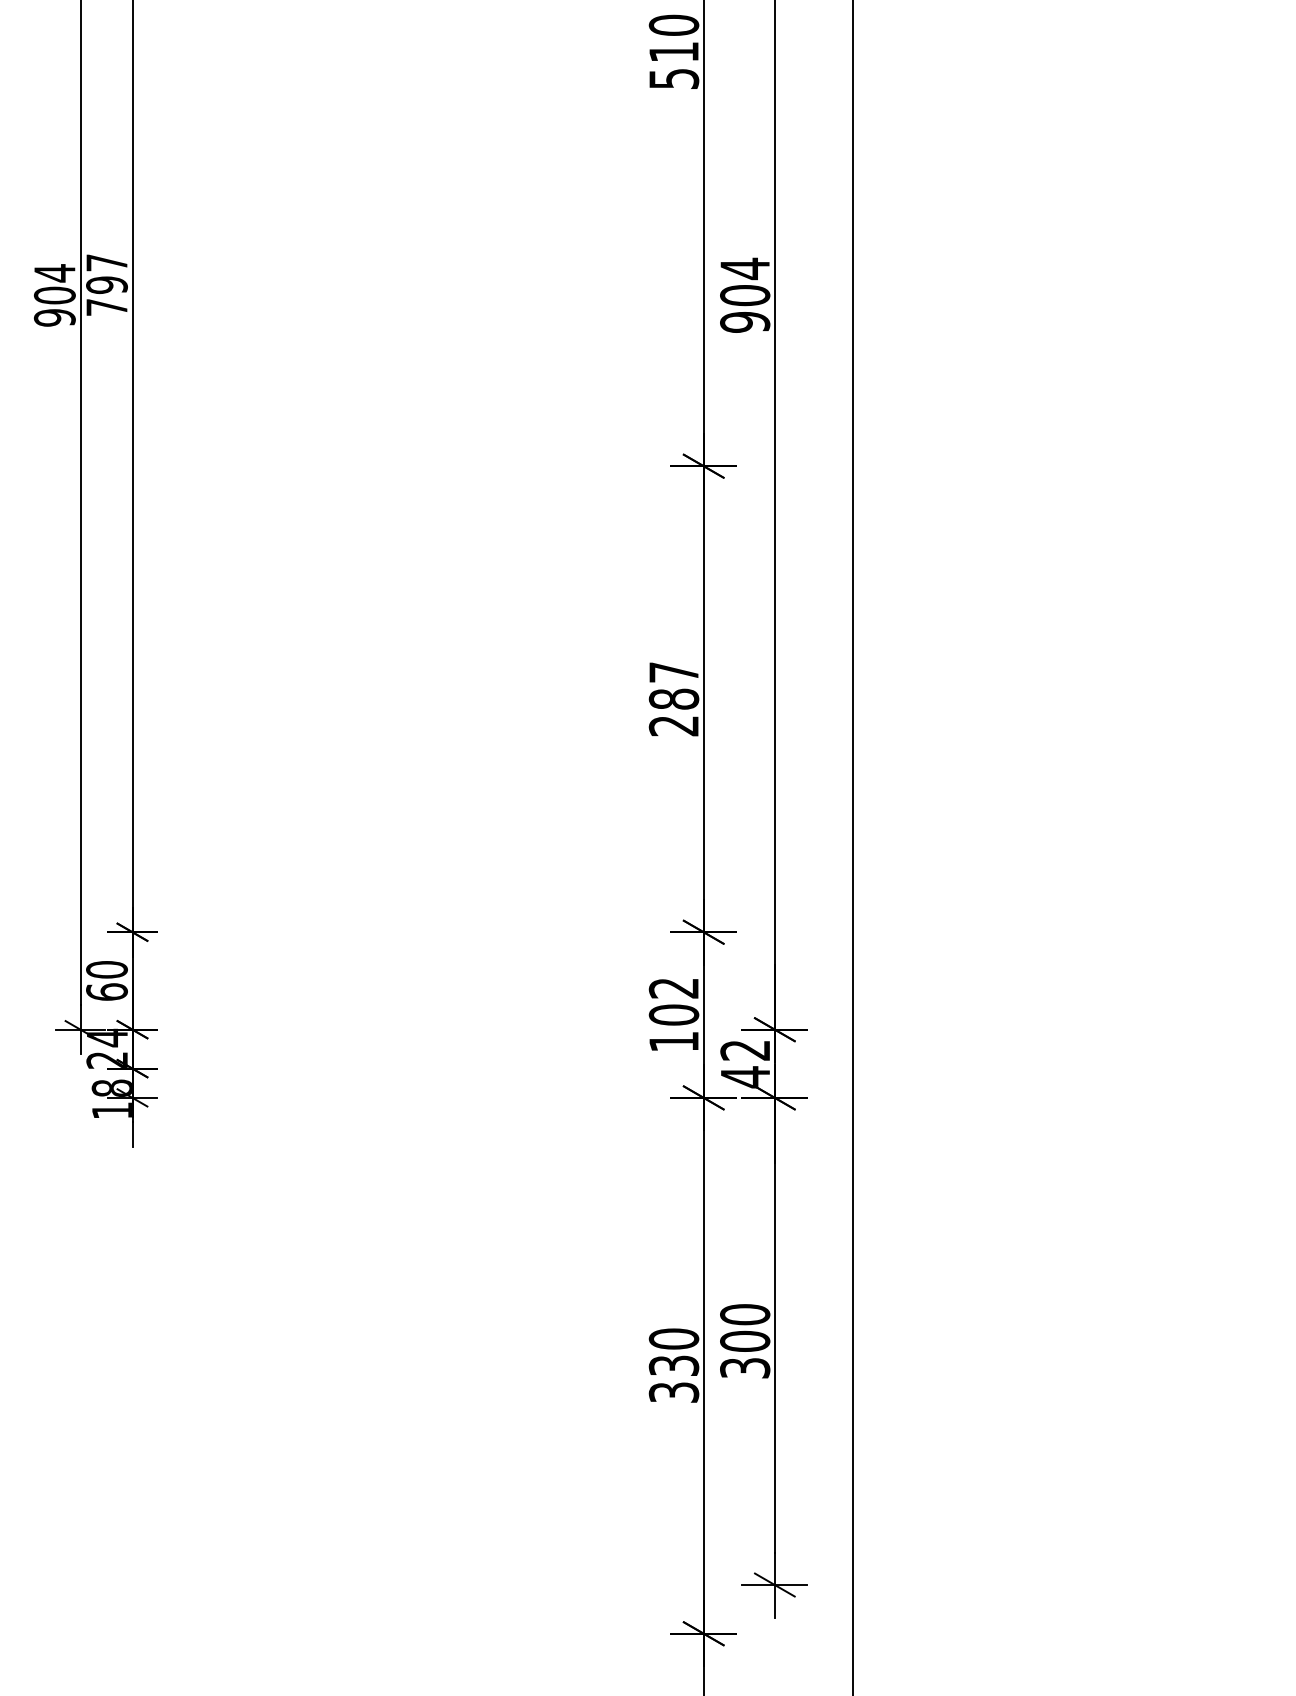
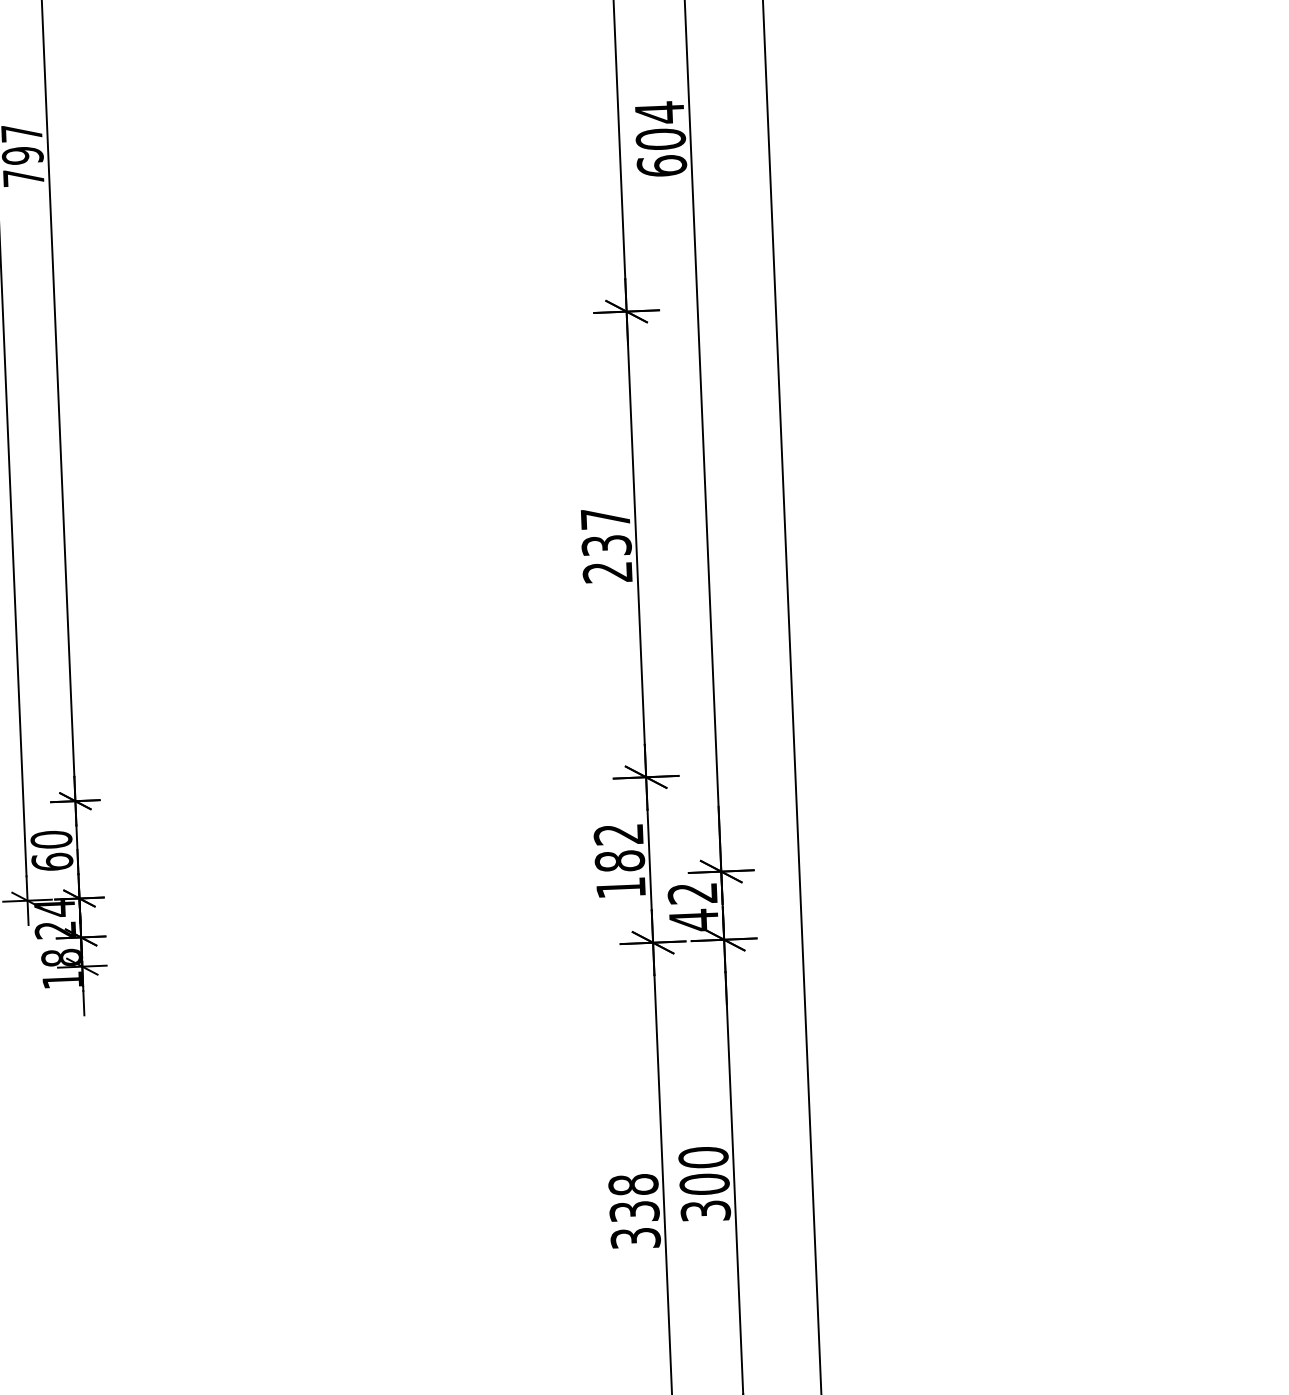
text: (745, 321) -> (662, 165), 904 -> 604
text: (673, 698) -> (606, 544), 287 -> 237
text: (673, 1014) -> (619, 860), 102 -> 182
text: (673, 1338) -> (632, 1184), 330 -> 338

